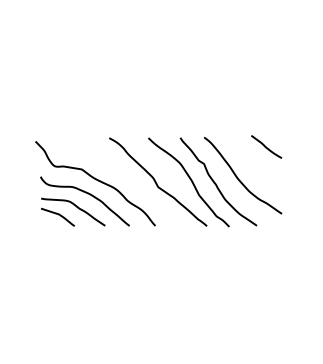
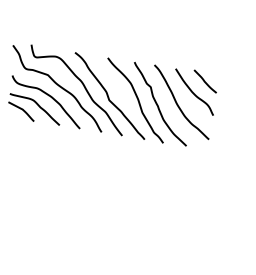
curve: (254, 161) -> (193, 92), added
curve: (126, 177) -> (84, 87), added

